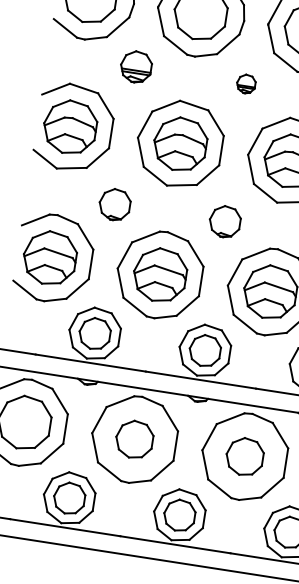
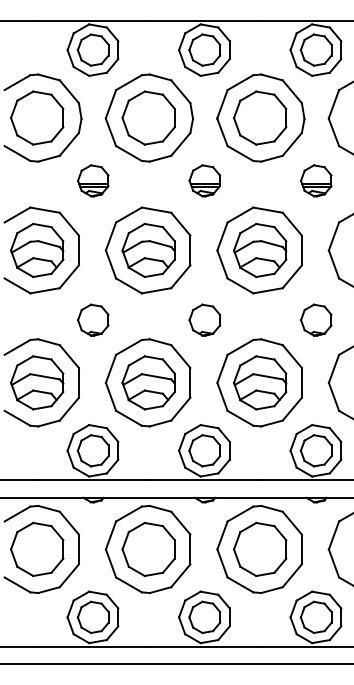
part: (246, 83) -> (204, 180), size x1.67
part: (134, 438) -> (148, 548), size x1.43
part: (245, 456) -> (260, 549), size x1.43

